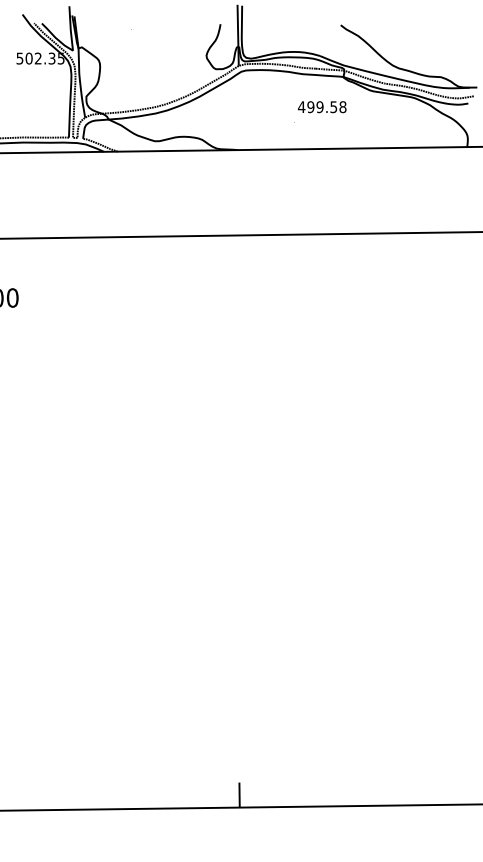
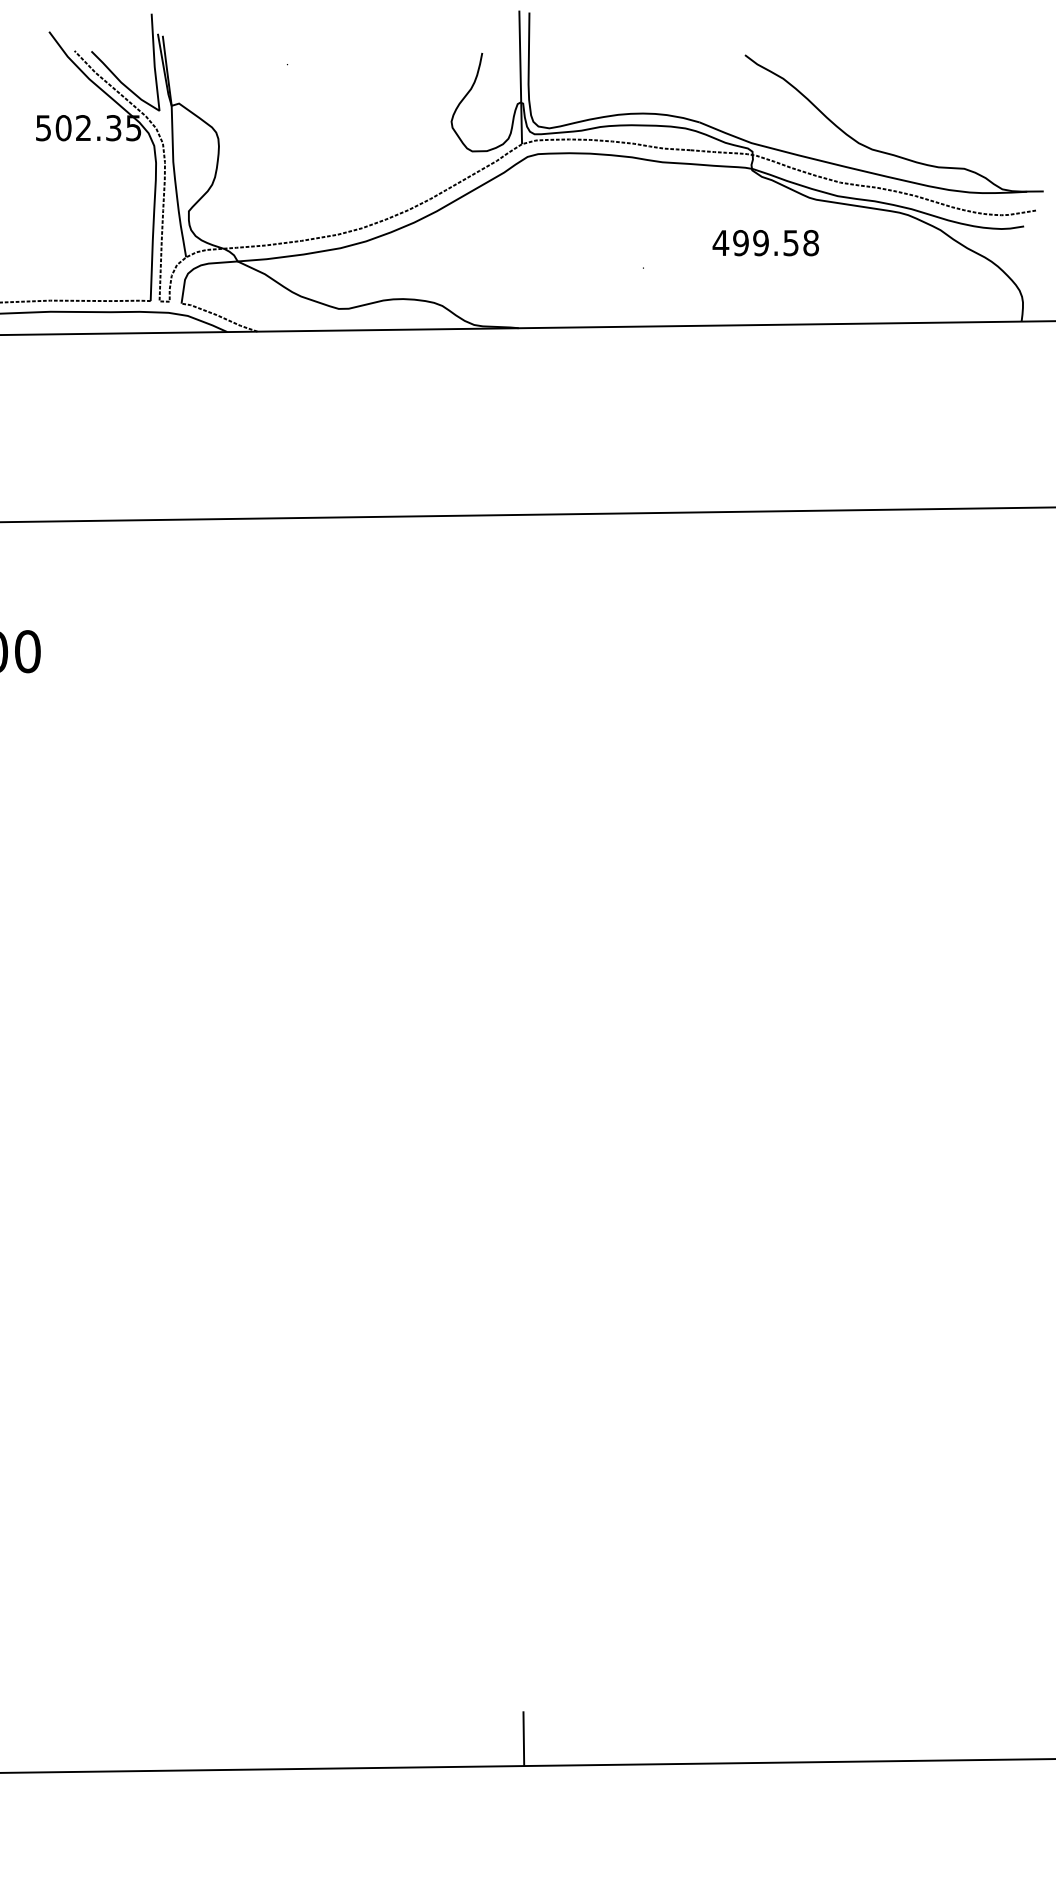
text: (322, 107) -> (766, 243), moved

